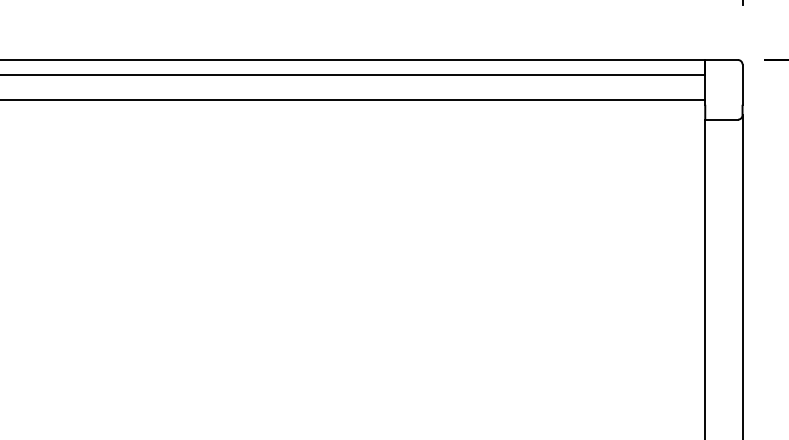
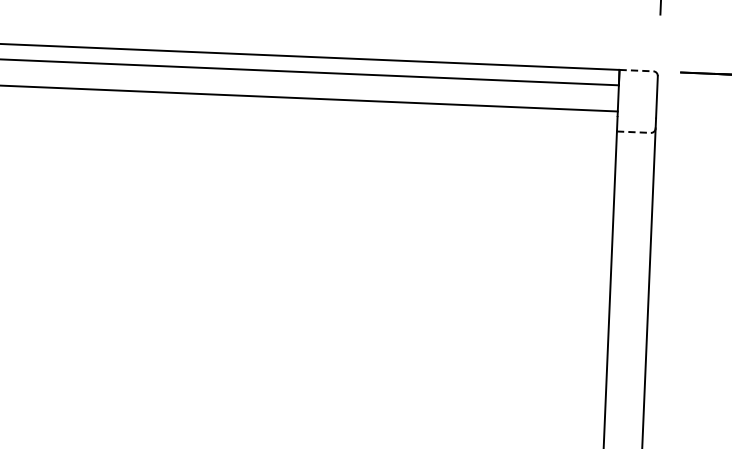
line: (722, 60) -> (637, 71), solid -> dashed
line: (722, 119) -> (634, 132), solid -> dashed

